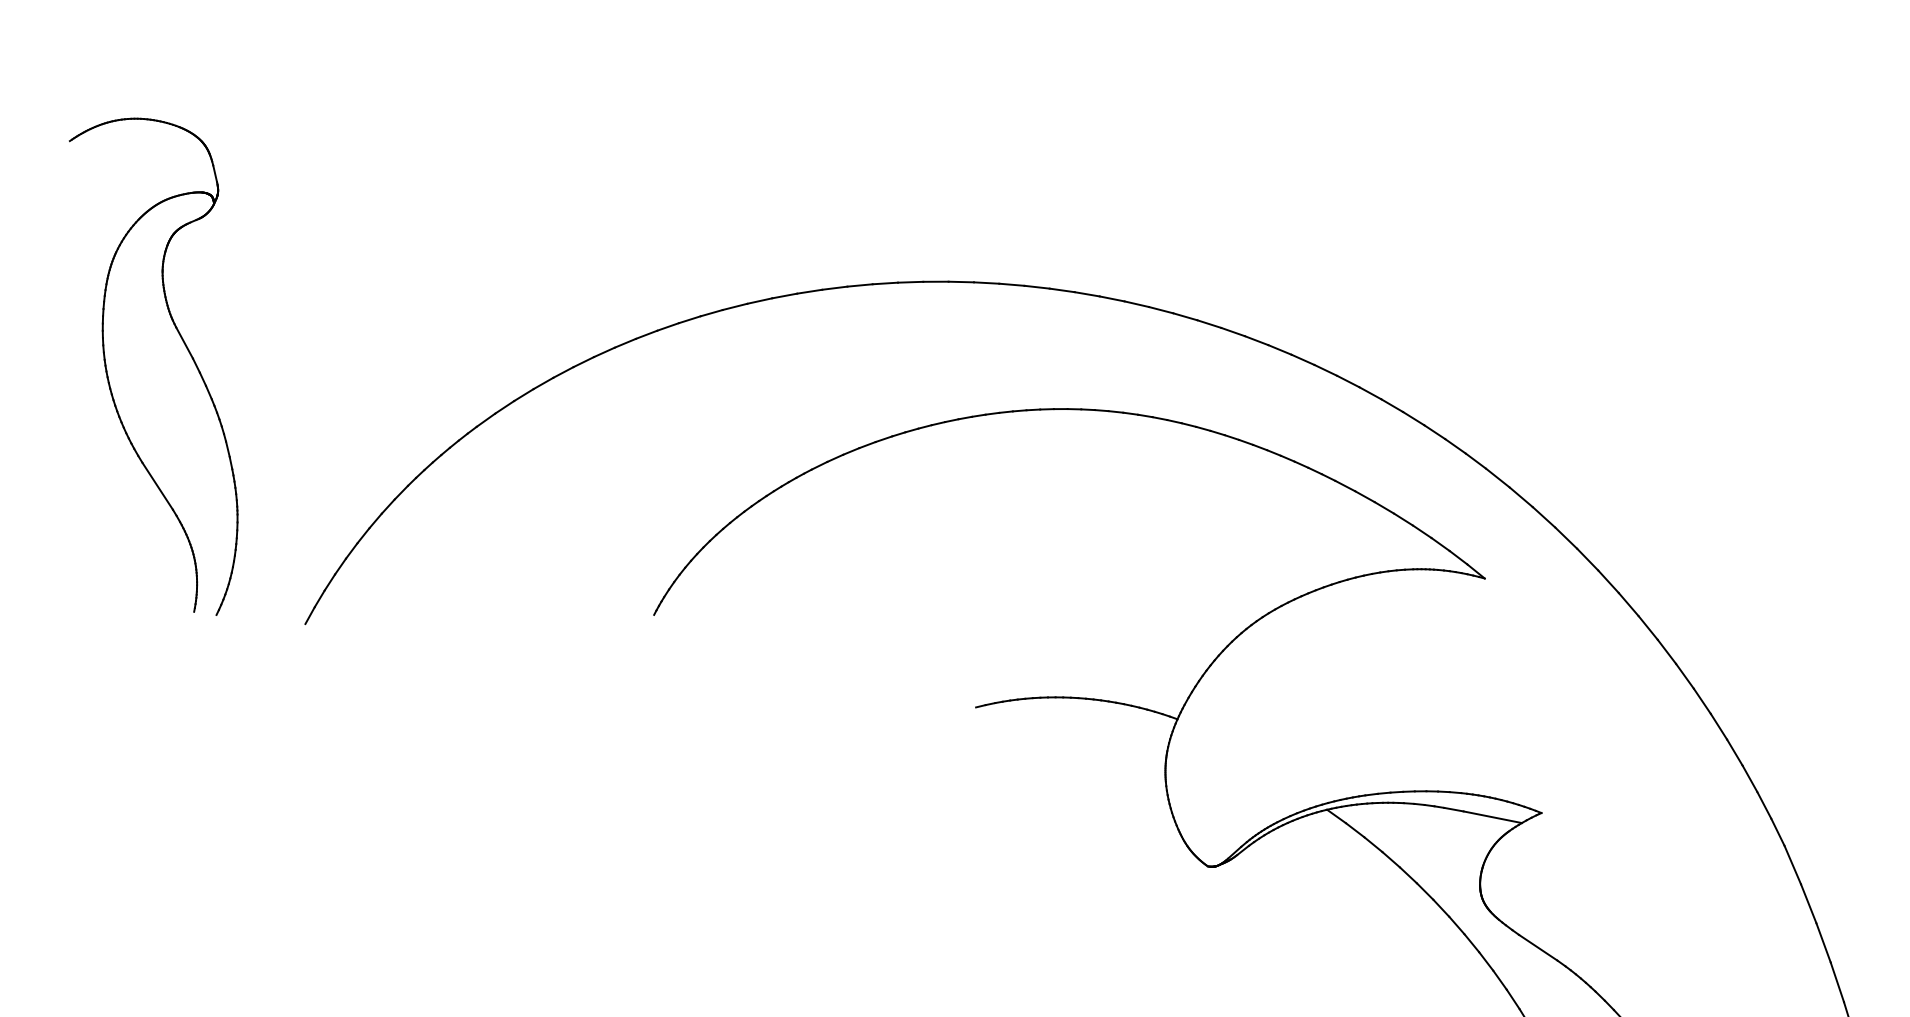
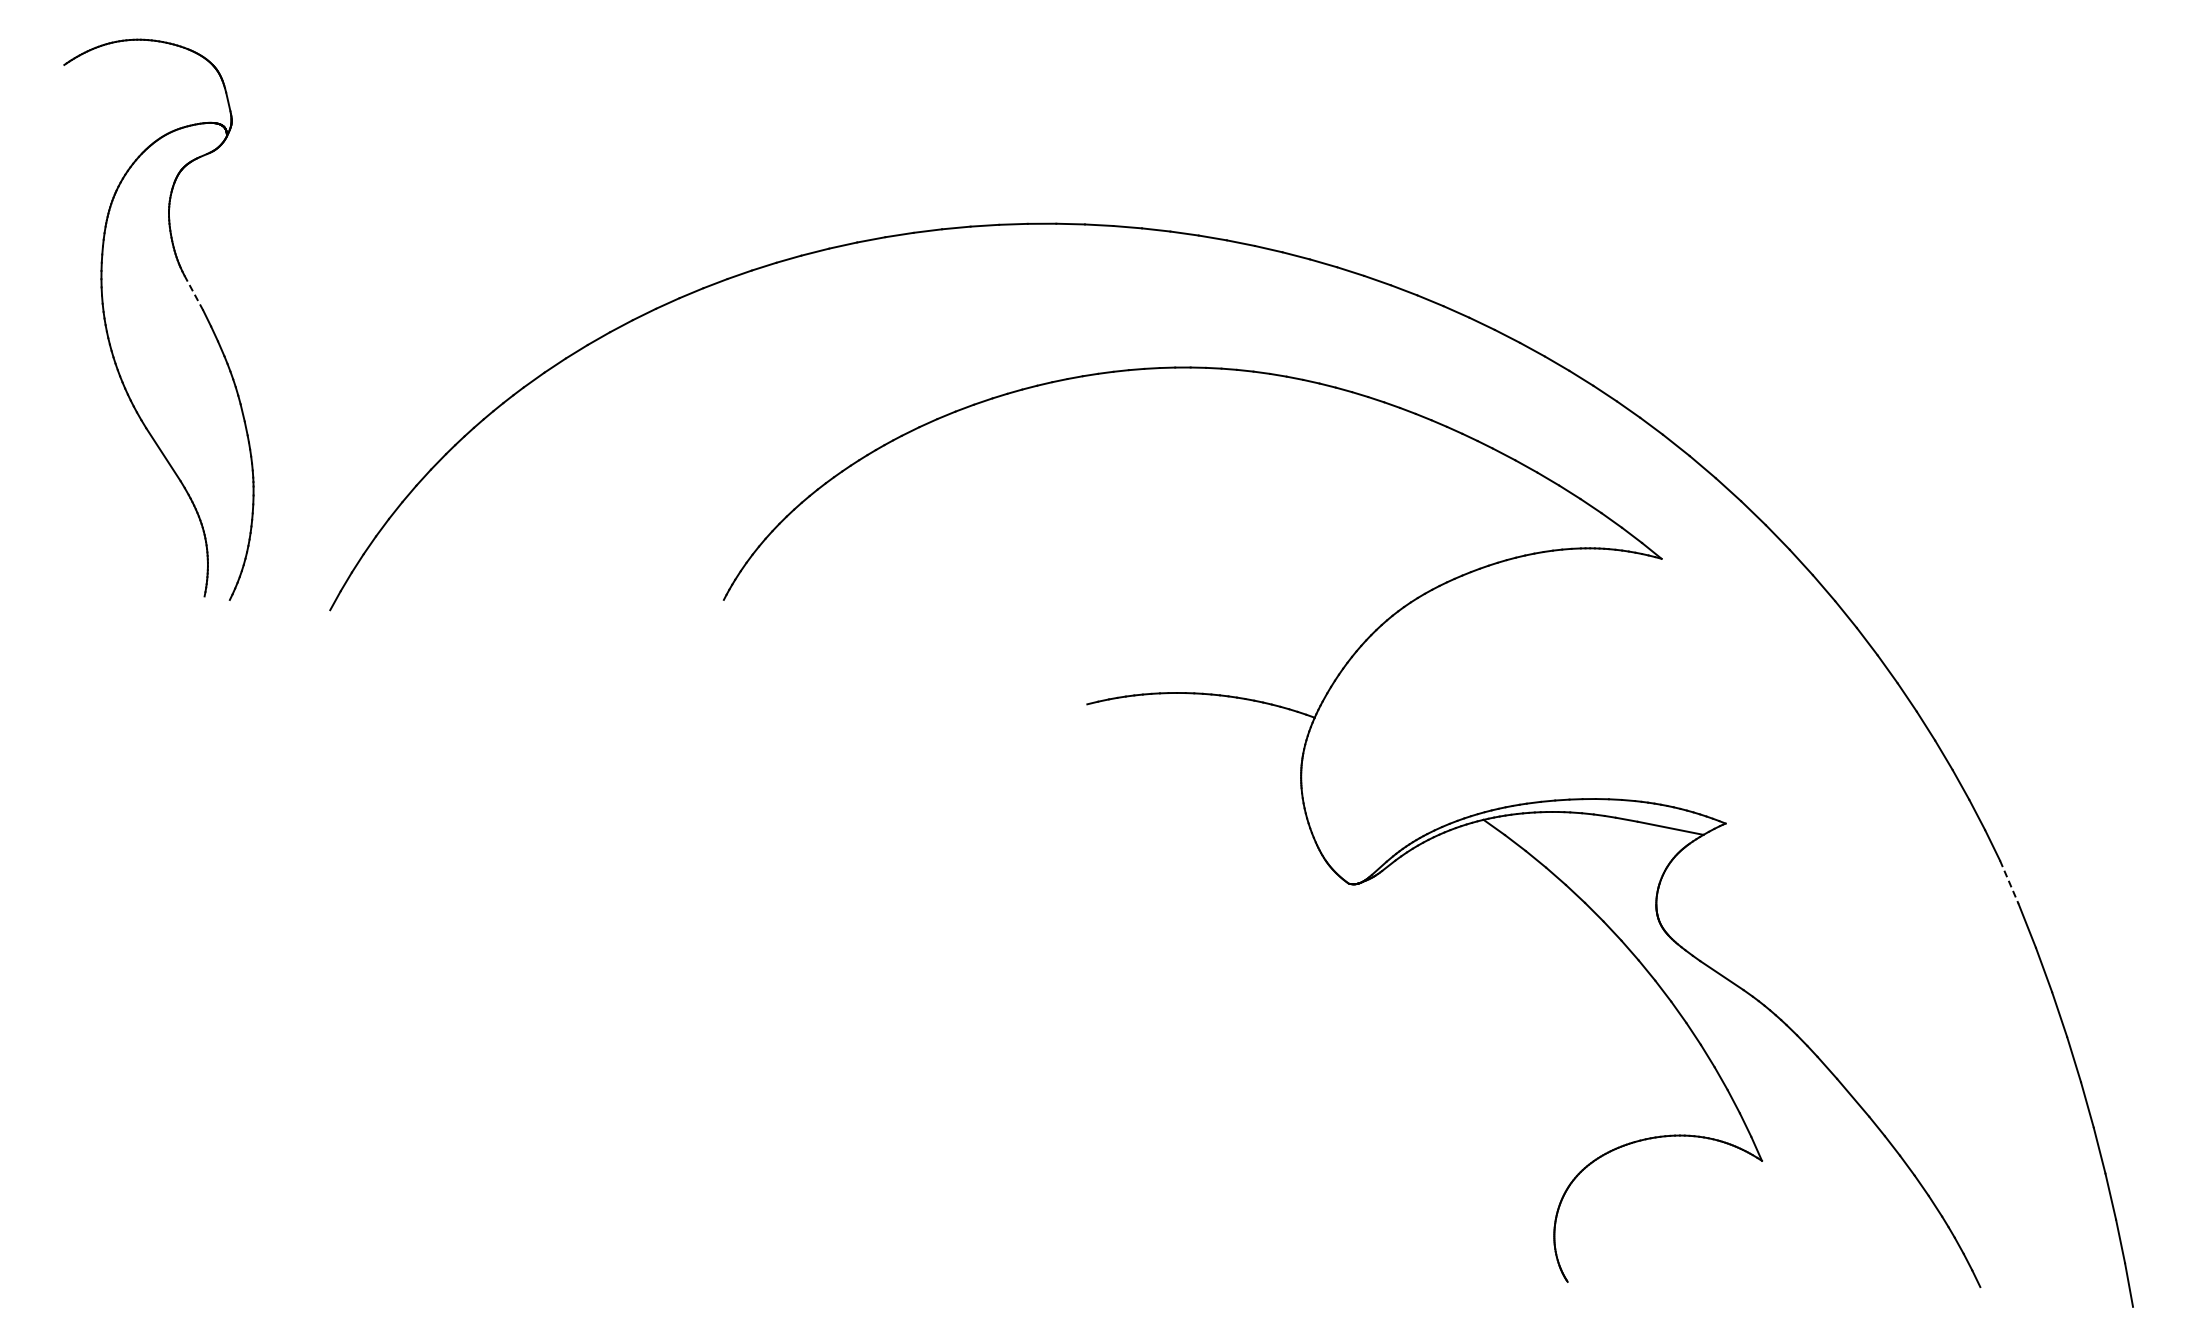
line: (184, 342) -> (193, 292), solid -> dashed
line: (1792, 865) -> (2009, 882), solid -> dashed

